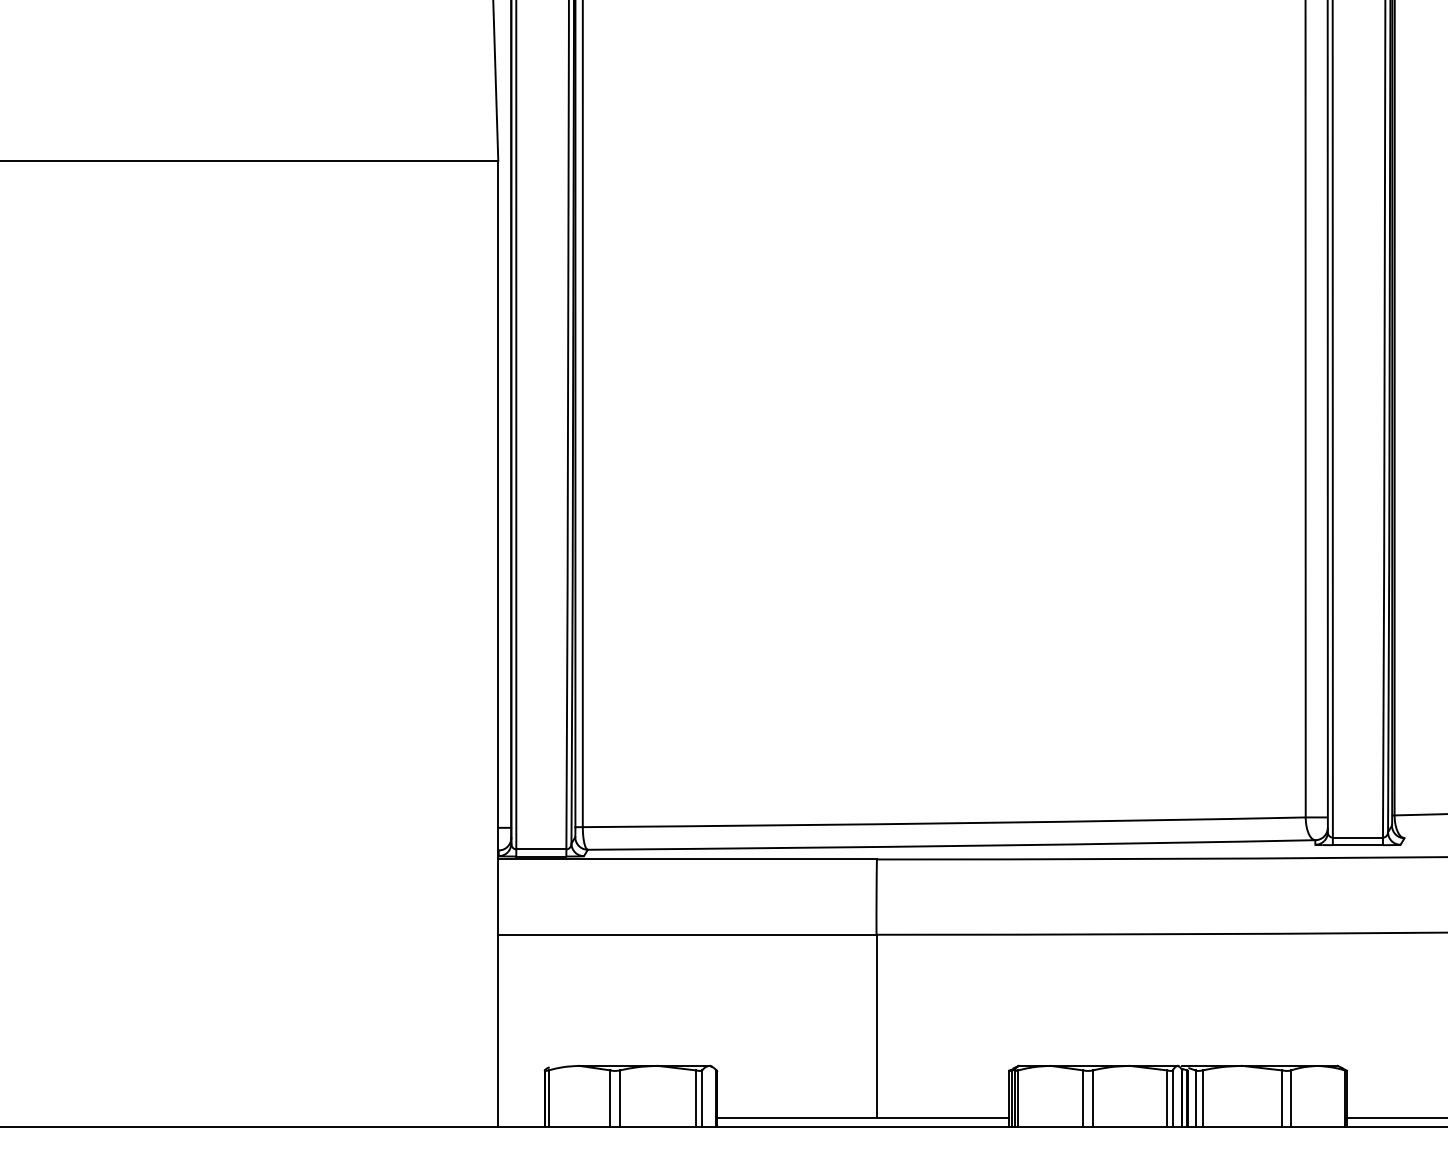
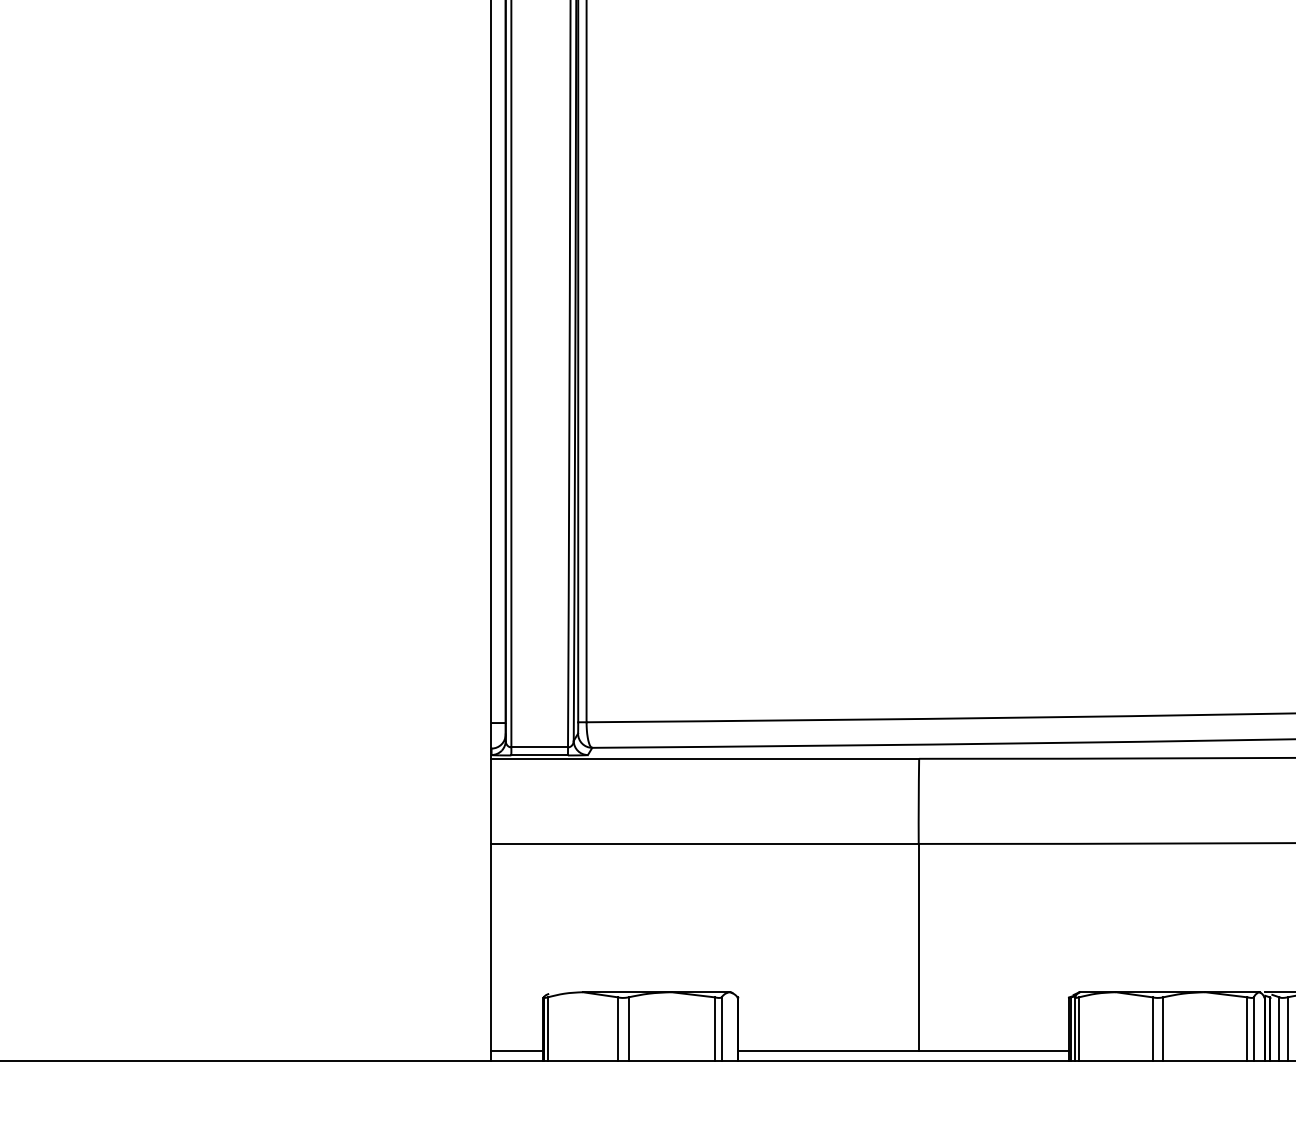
line: (521, 1118) -> (517, 1051), added

